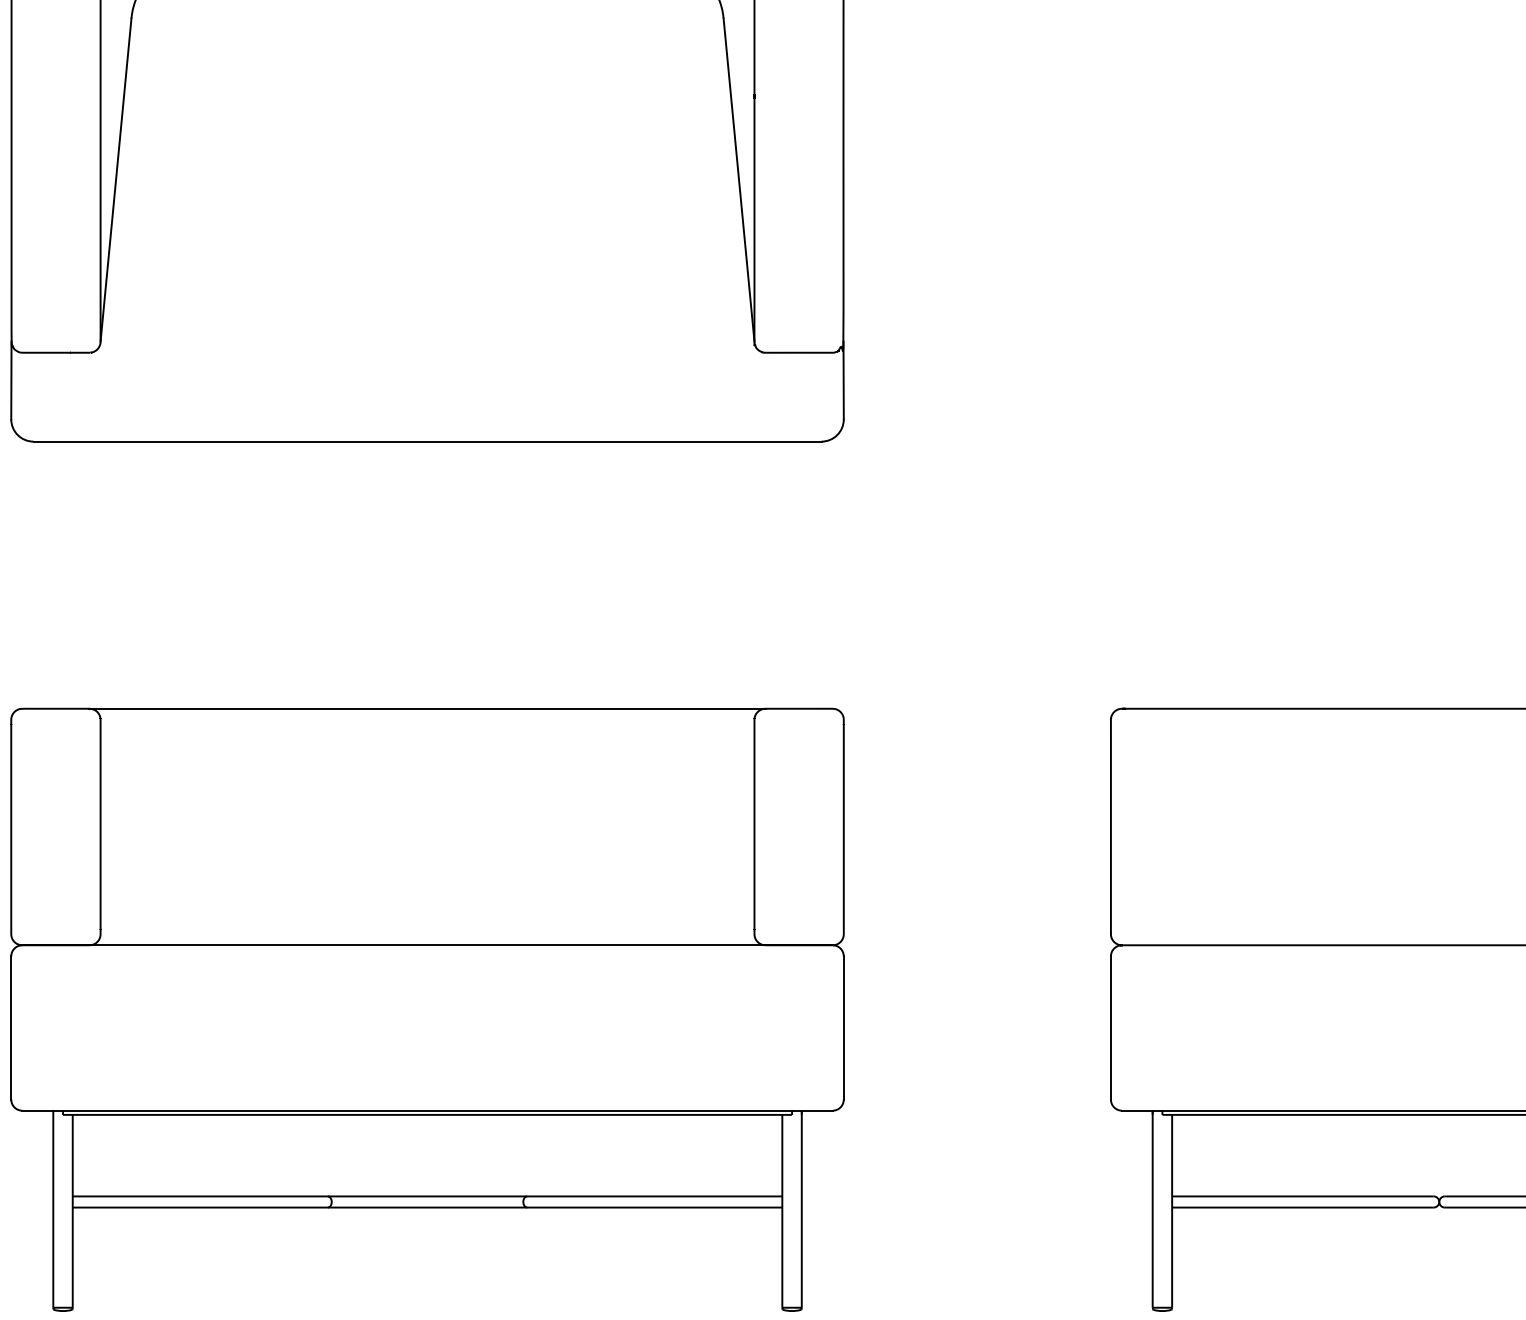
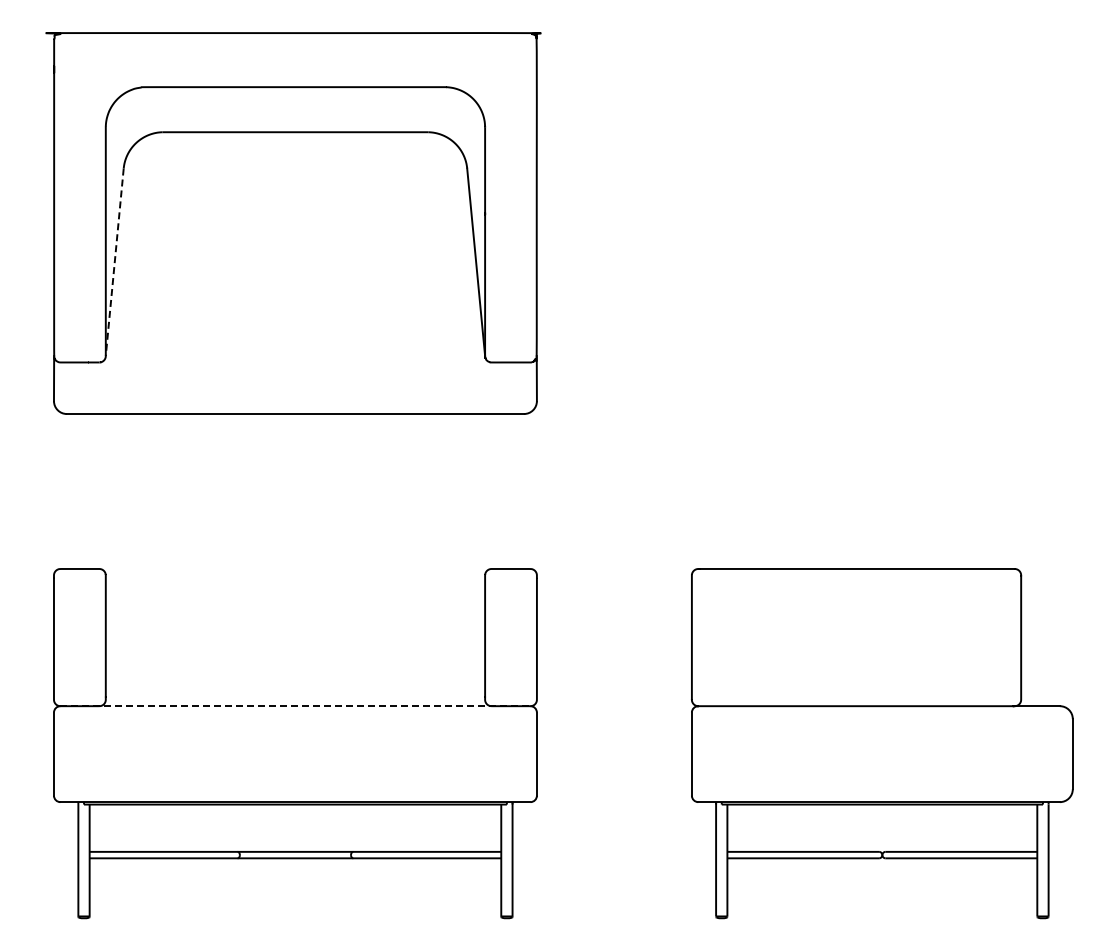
line: (115, 180) -> (114, 262), solid -> dashed
line: (427, 707) -> (295, 568), removed
line: (427, 945) -> (295, 706), solid -> dashed

